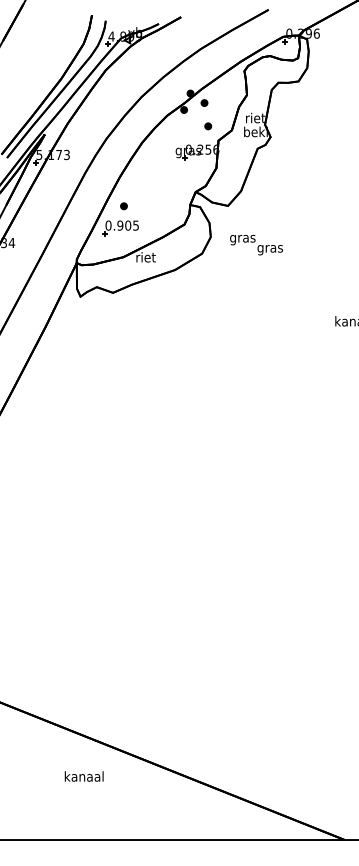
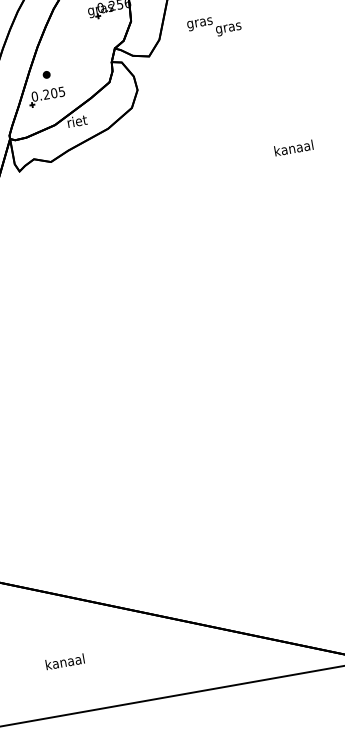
text: (120, 225) -> (46, 94), 0.905 -> 0.205
text: (256, 245) -> (214, 27), moved
text: (83, 776) -> (64, 661), moved

